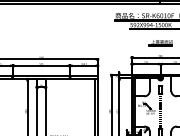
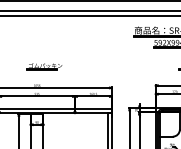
part: (46, 43) -> (43, 67), added

